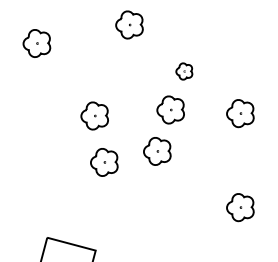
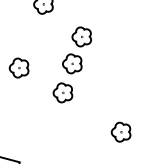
part: (184, 71) -> (81, 36), size x1.67
part: (240, 113) -> (121, 66), removed
part: (104, 162) -> (25, 100), removed

